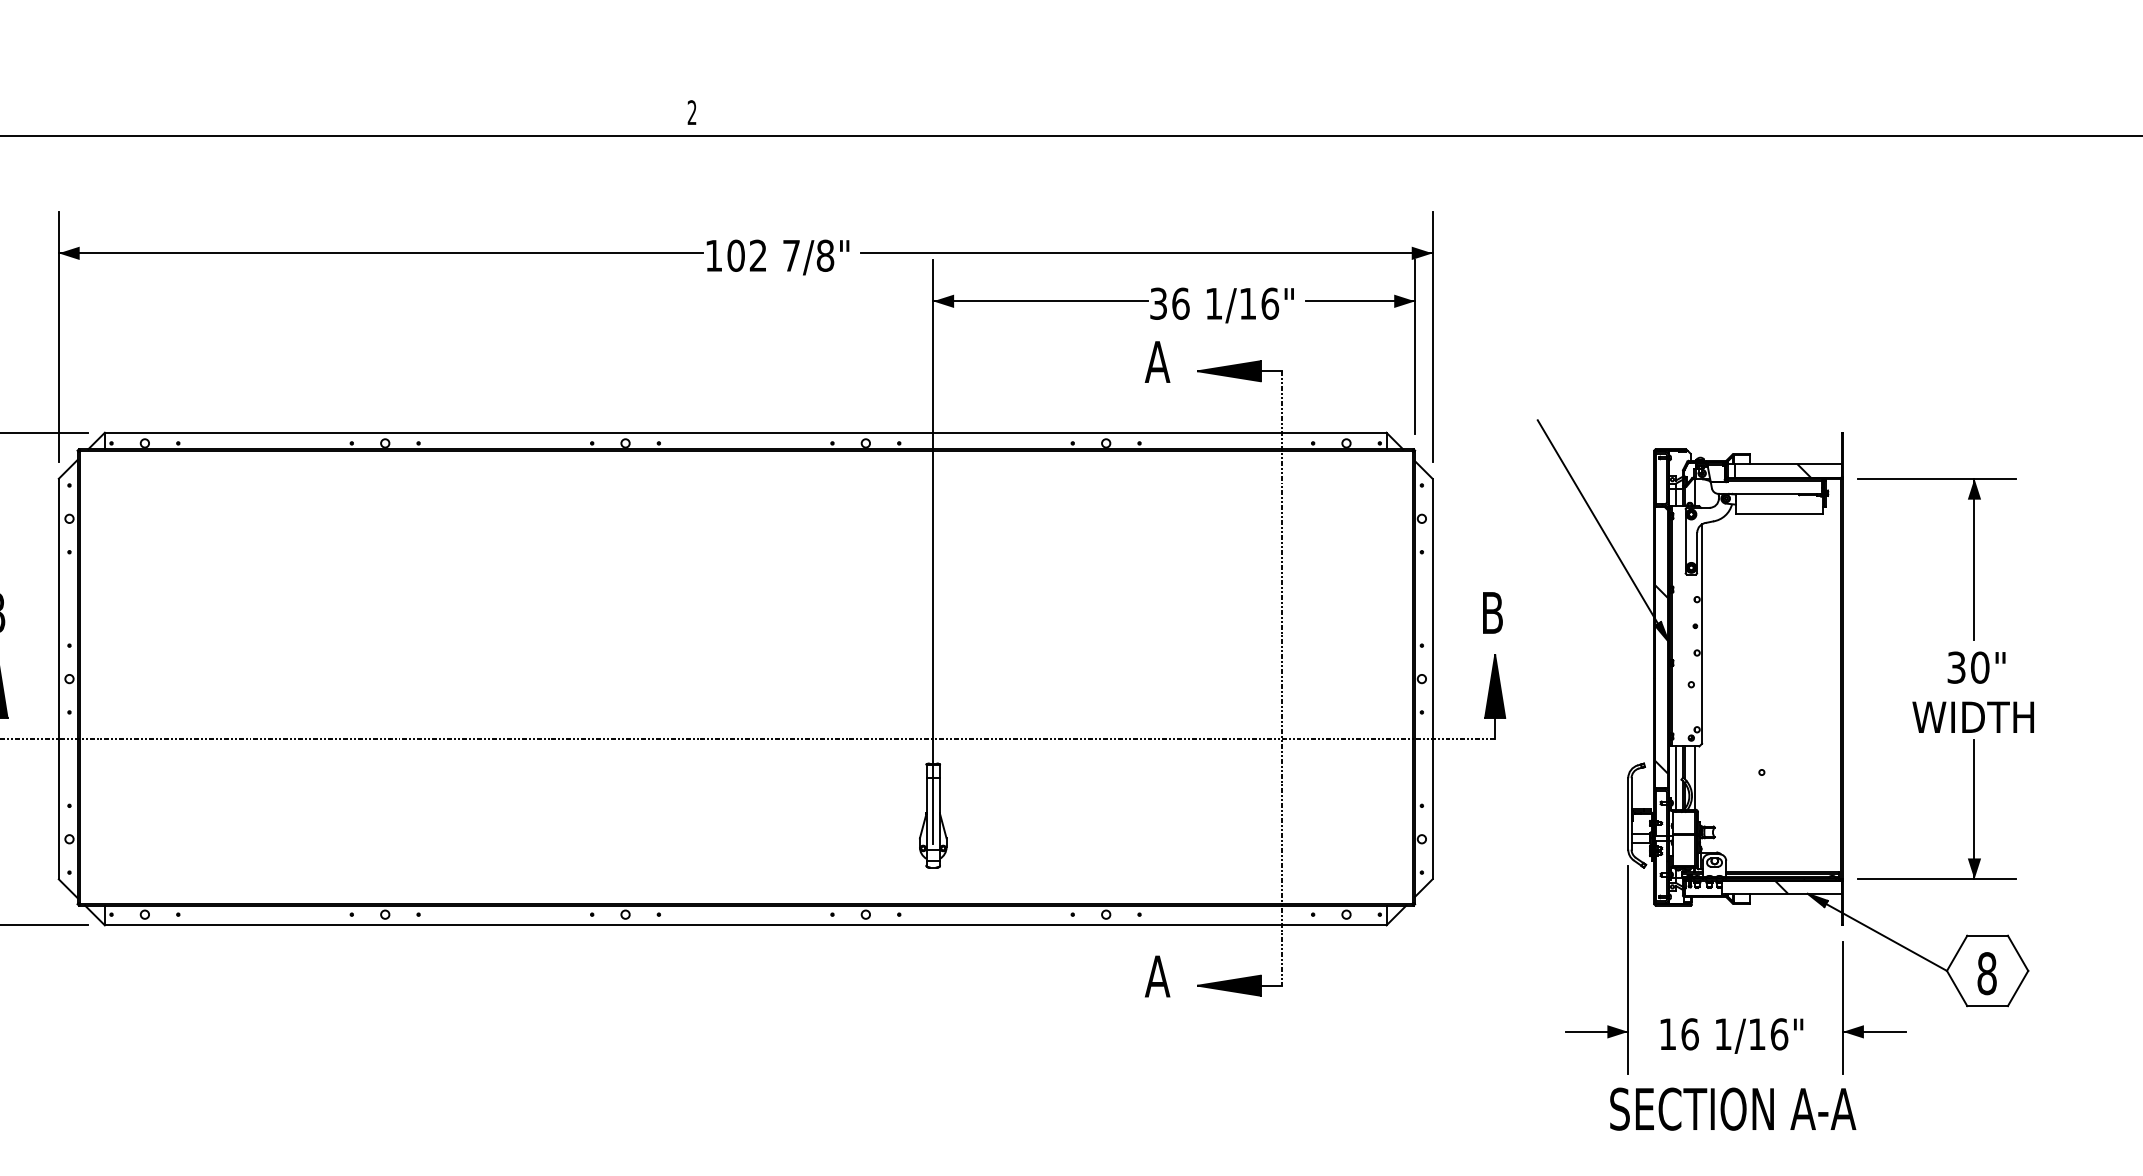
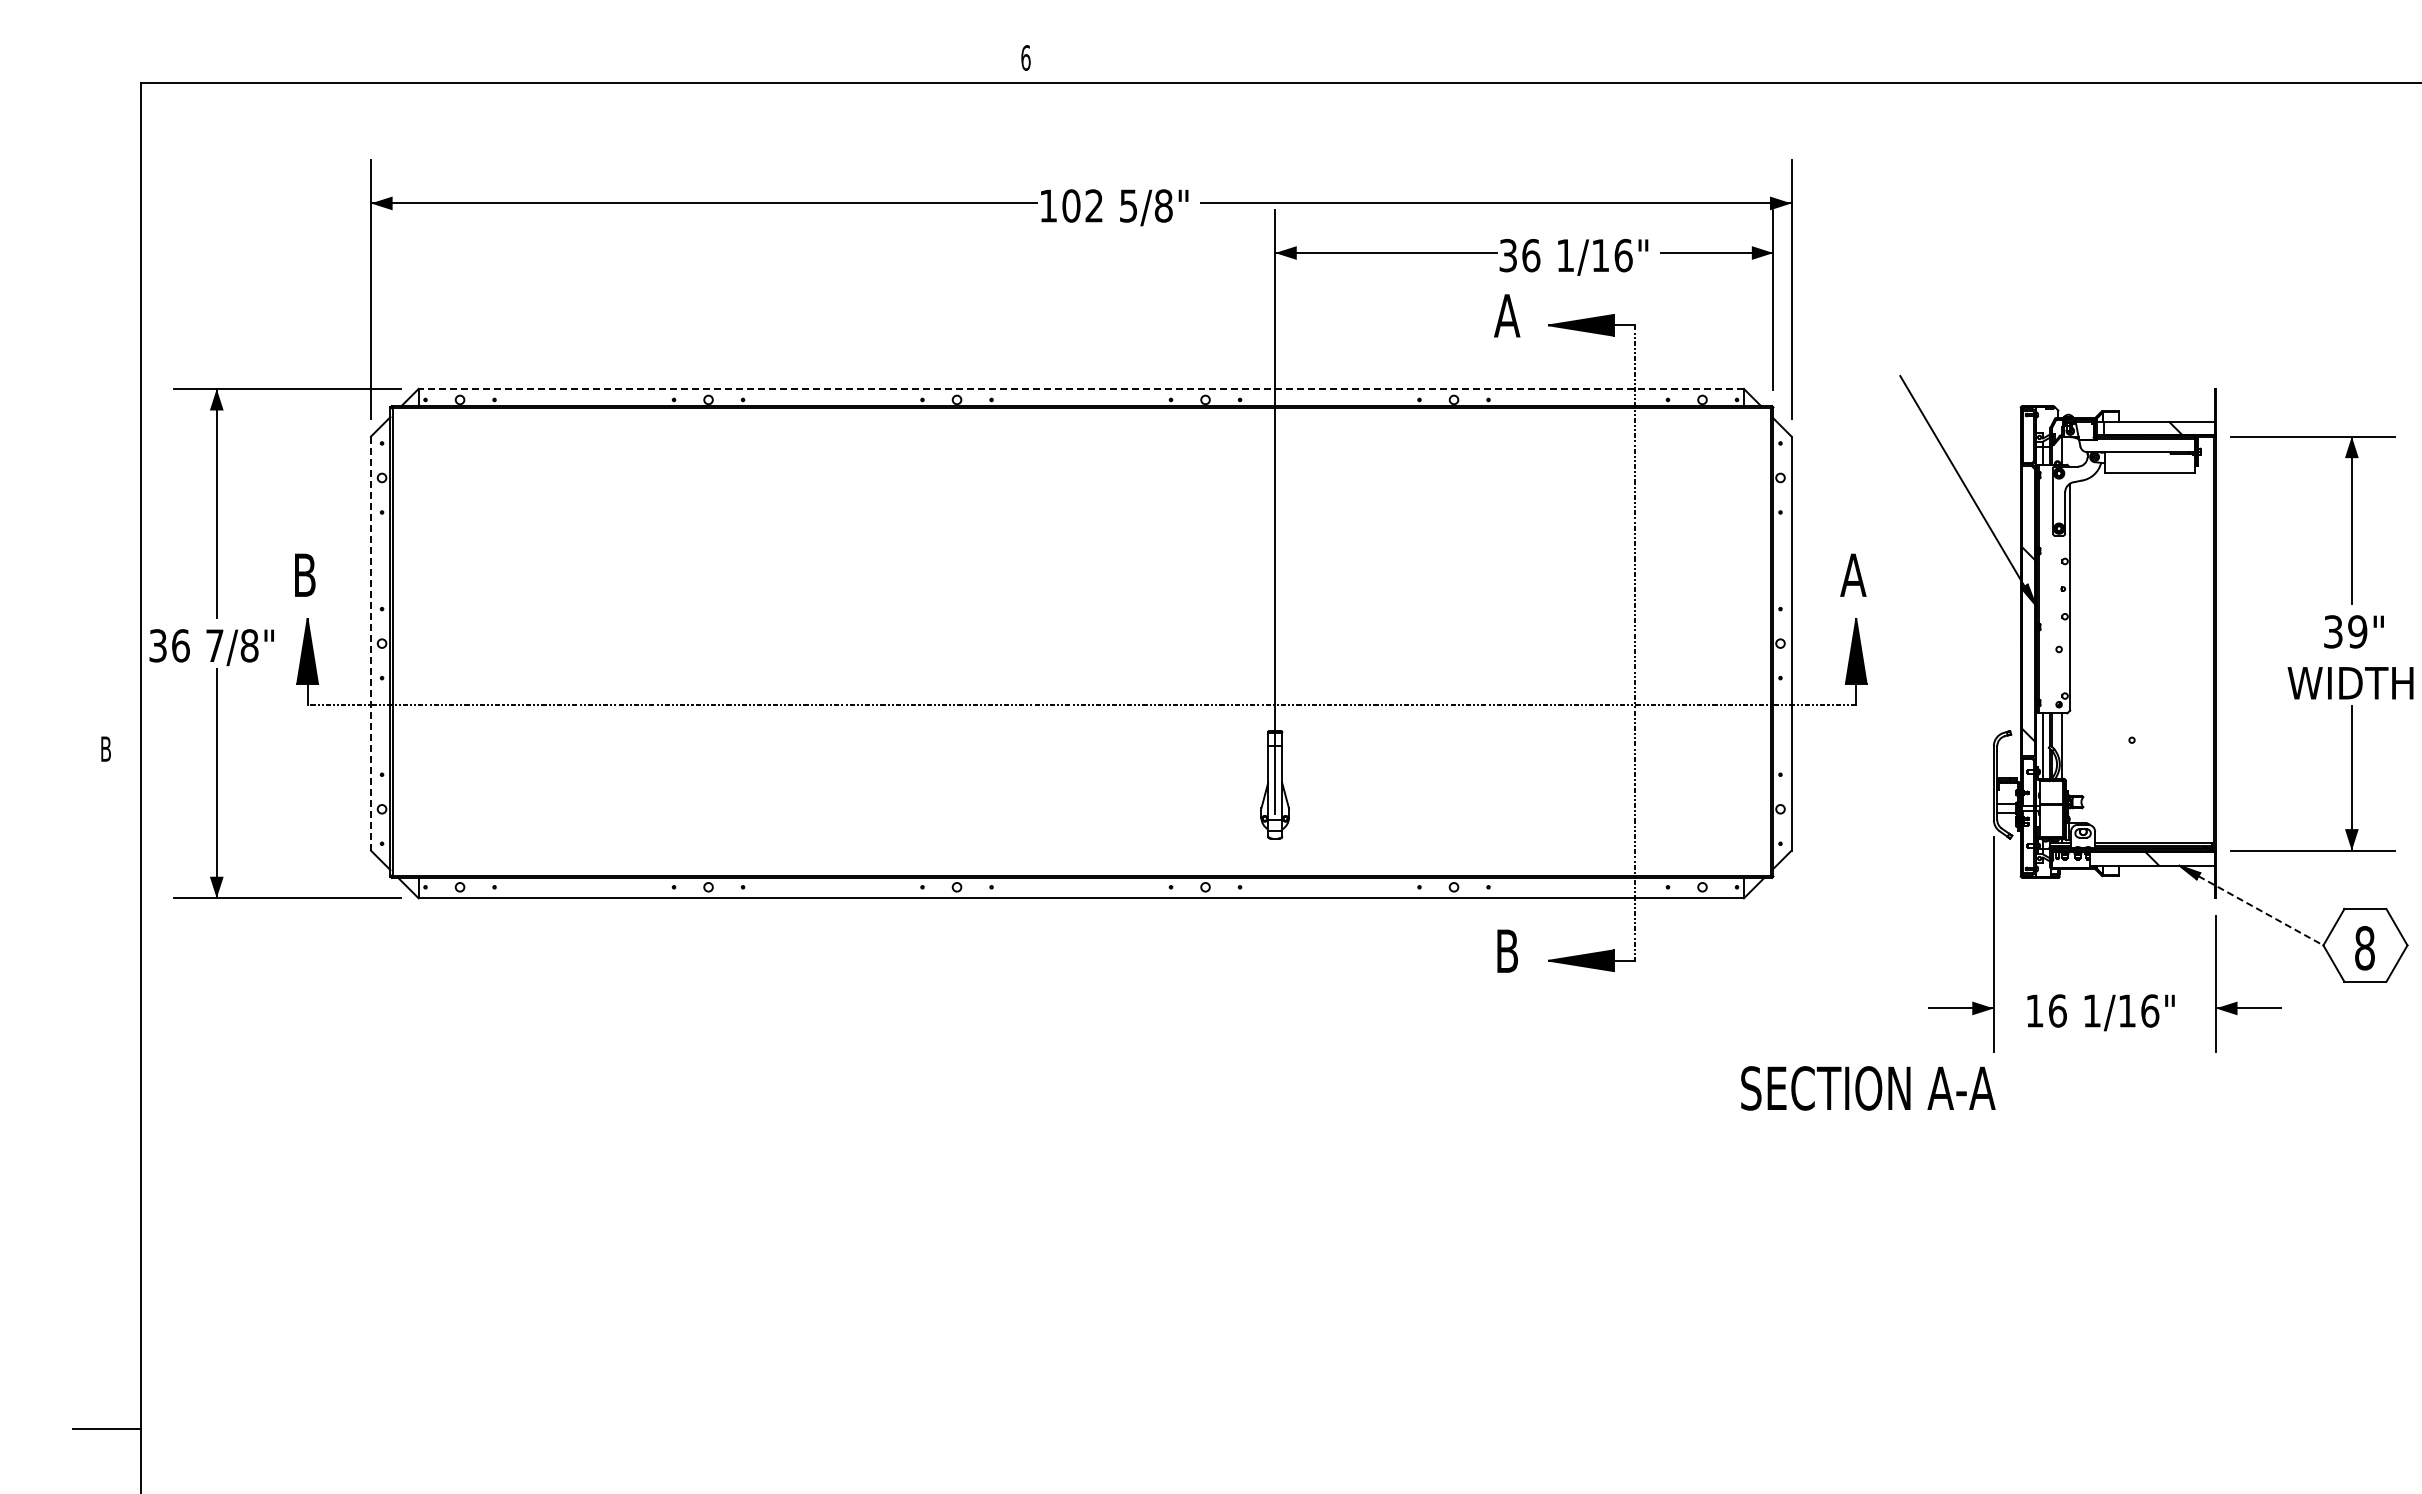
text: (691, 112) -> (1025, 57), 2 -> 6
text: (791, 255) -> (1128, 205), 7/8" -> 5/8"
line: (745, 432) -> (1081, 388), solid -> dashed
text: (1492, 612) -> (1853, 574), B -> A
text: (1979, 667) -> (2357, 631), 30" -> 39"
line: (59, 679) -> (371, 644), solid -> dashed
line: (1887, 938) -> (2261, 911), solid -> dashed
text: (1157, 975) -> (1507, 950), A -> B
text: (1733, 1109) -> (1868, 1088), moved

